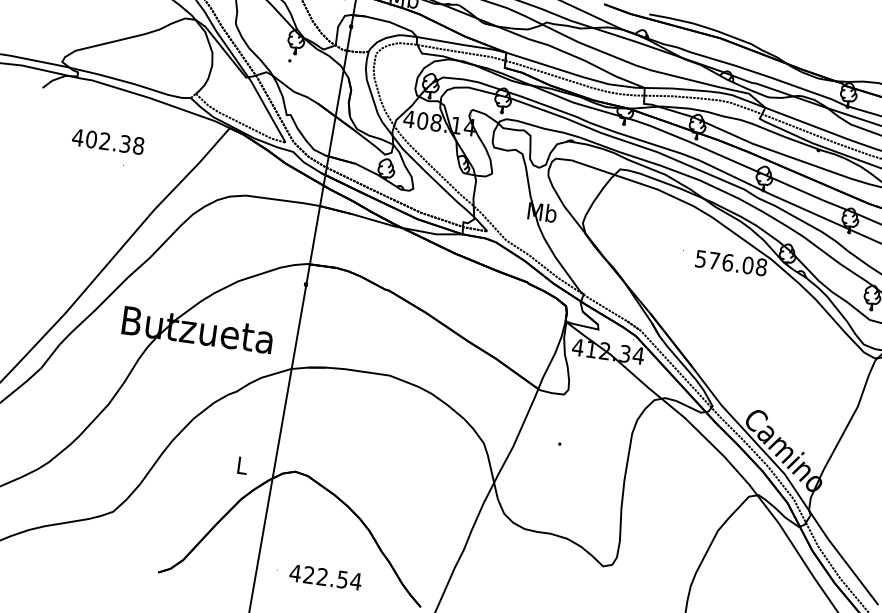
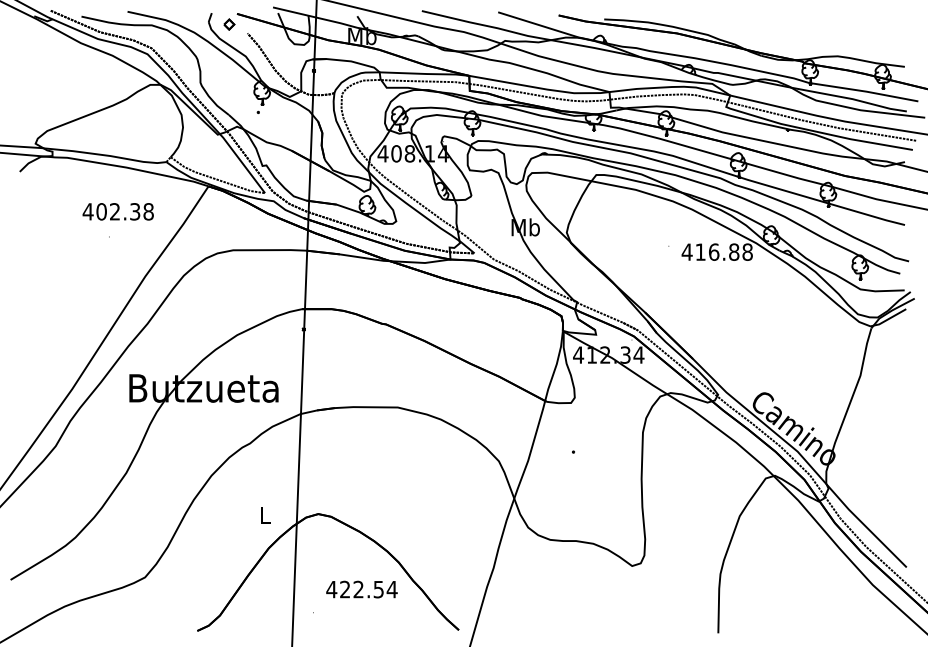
text: (107, 141) -> (117, 211), moved
text: (724, 261) -> (710, 251), 576.08 -> 416.88
text: (325, 577) -> (361, 589), moved

